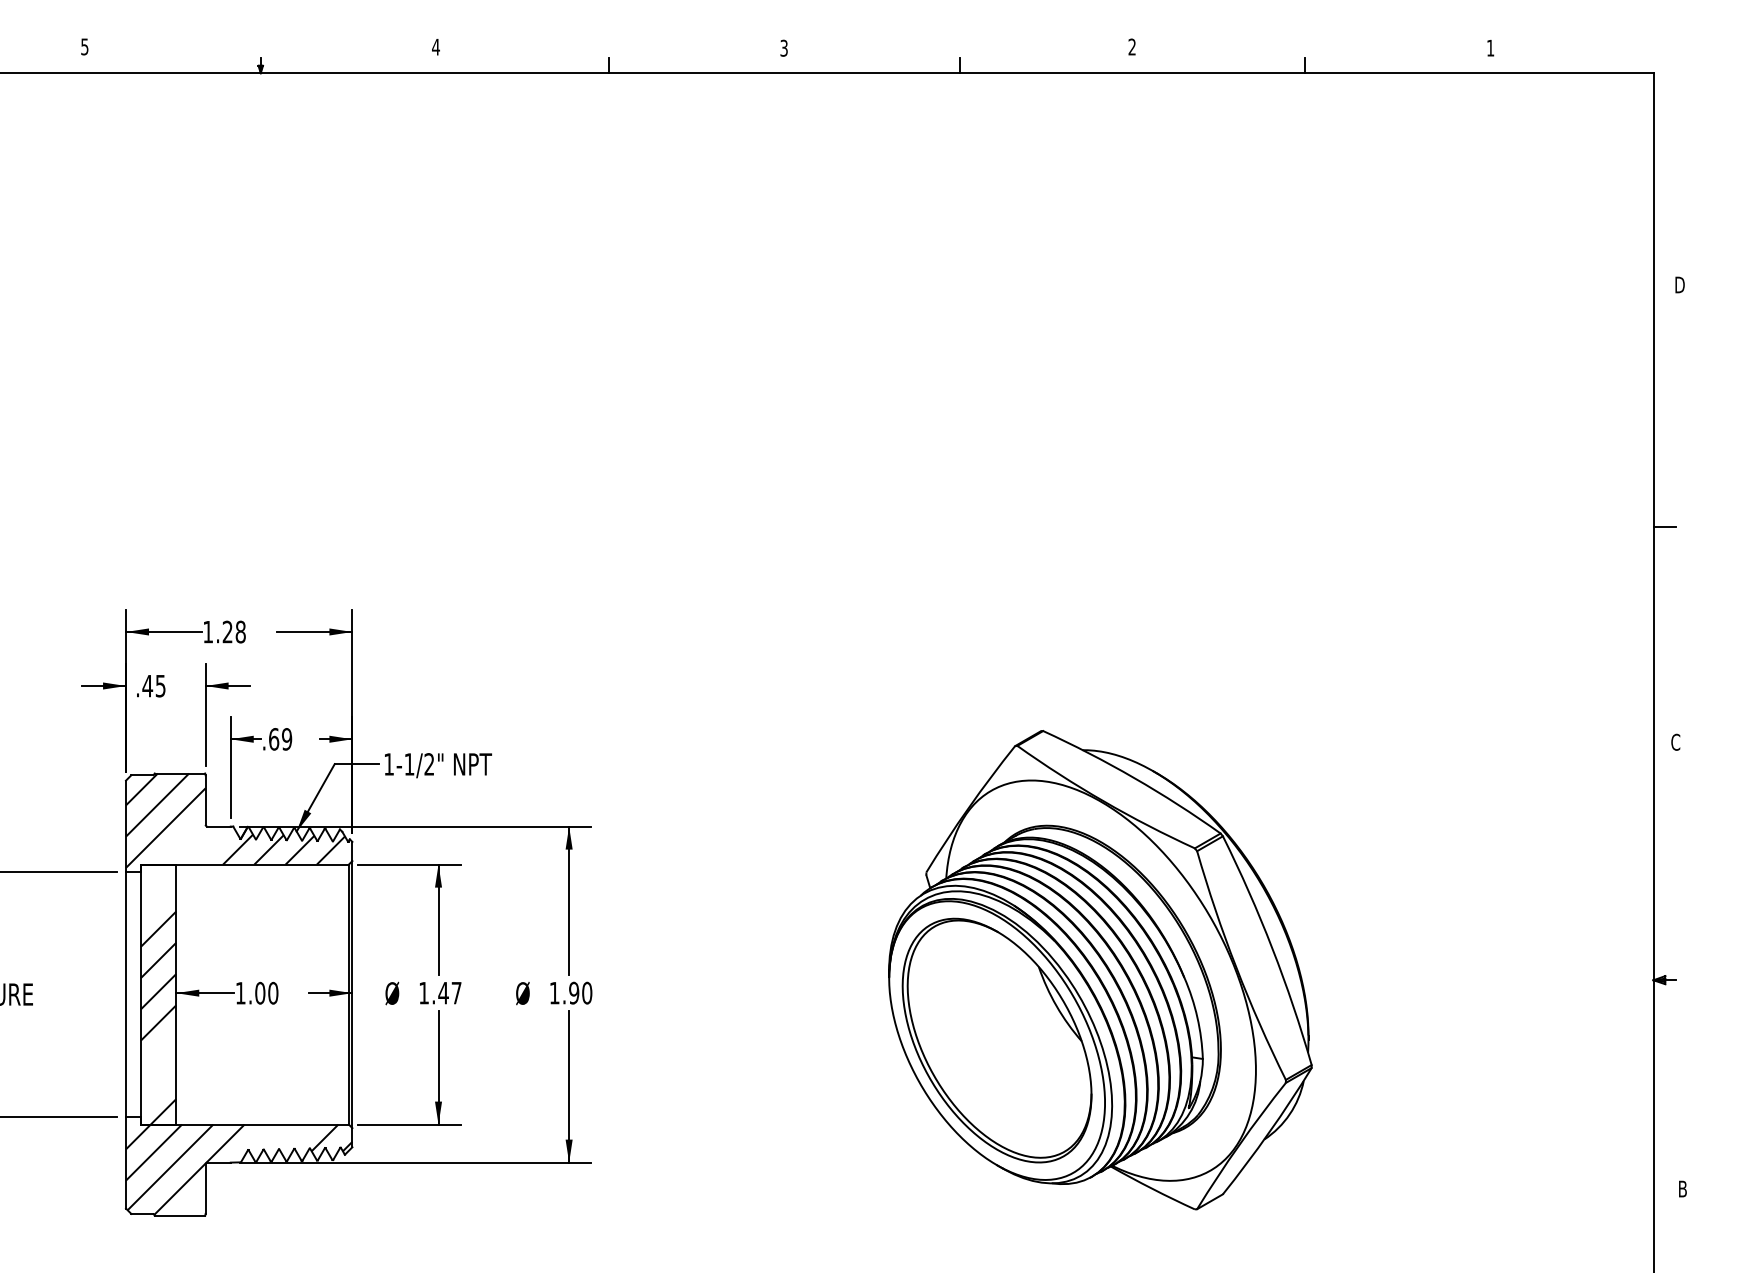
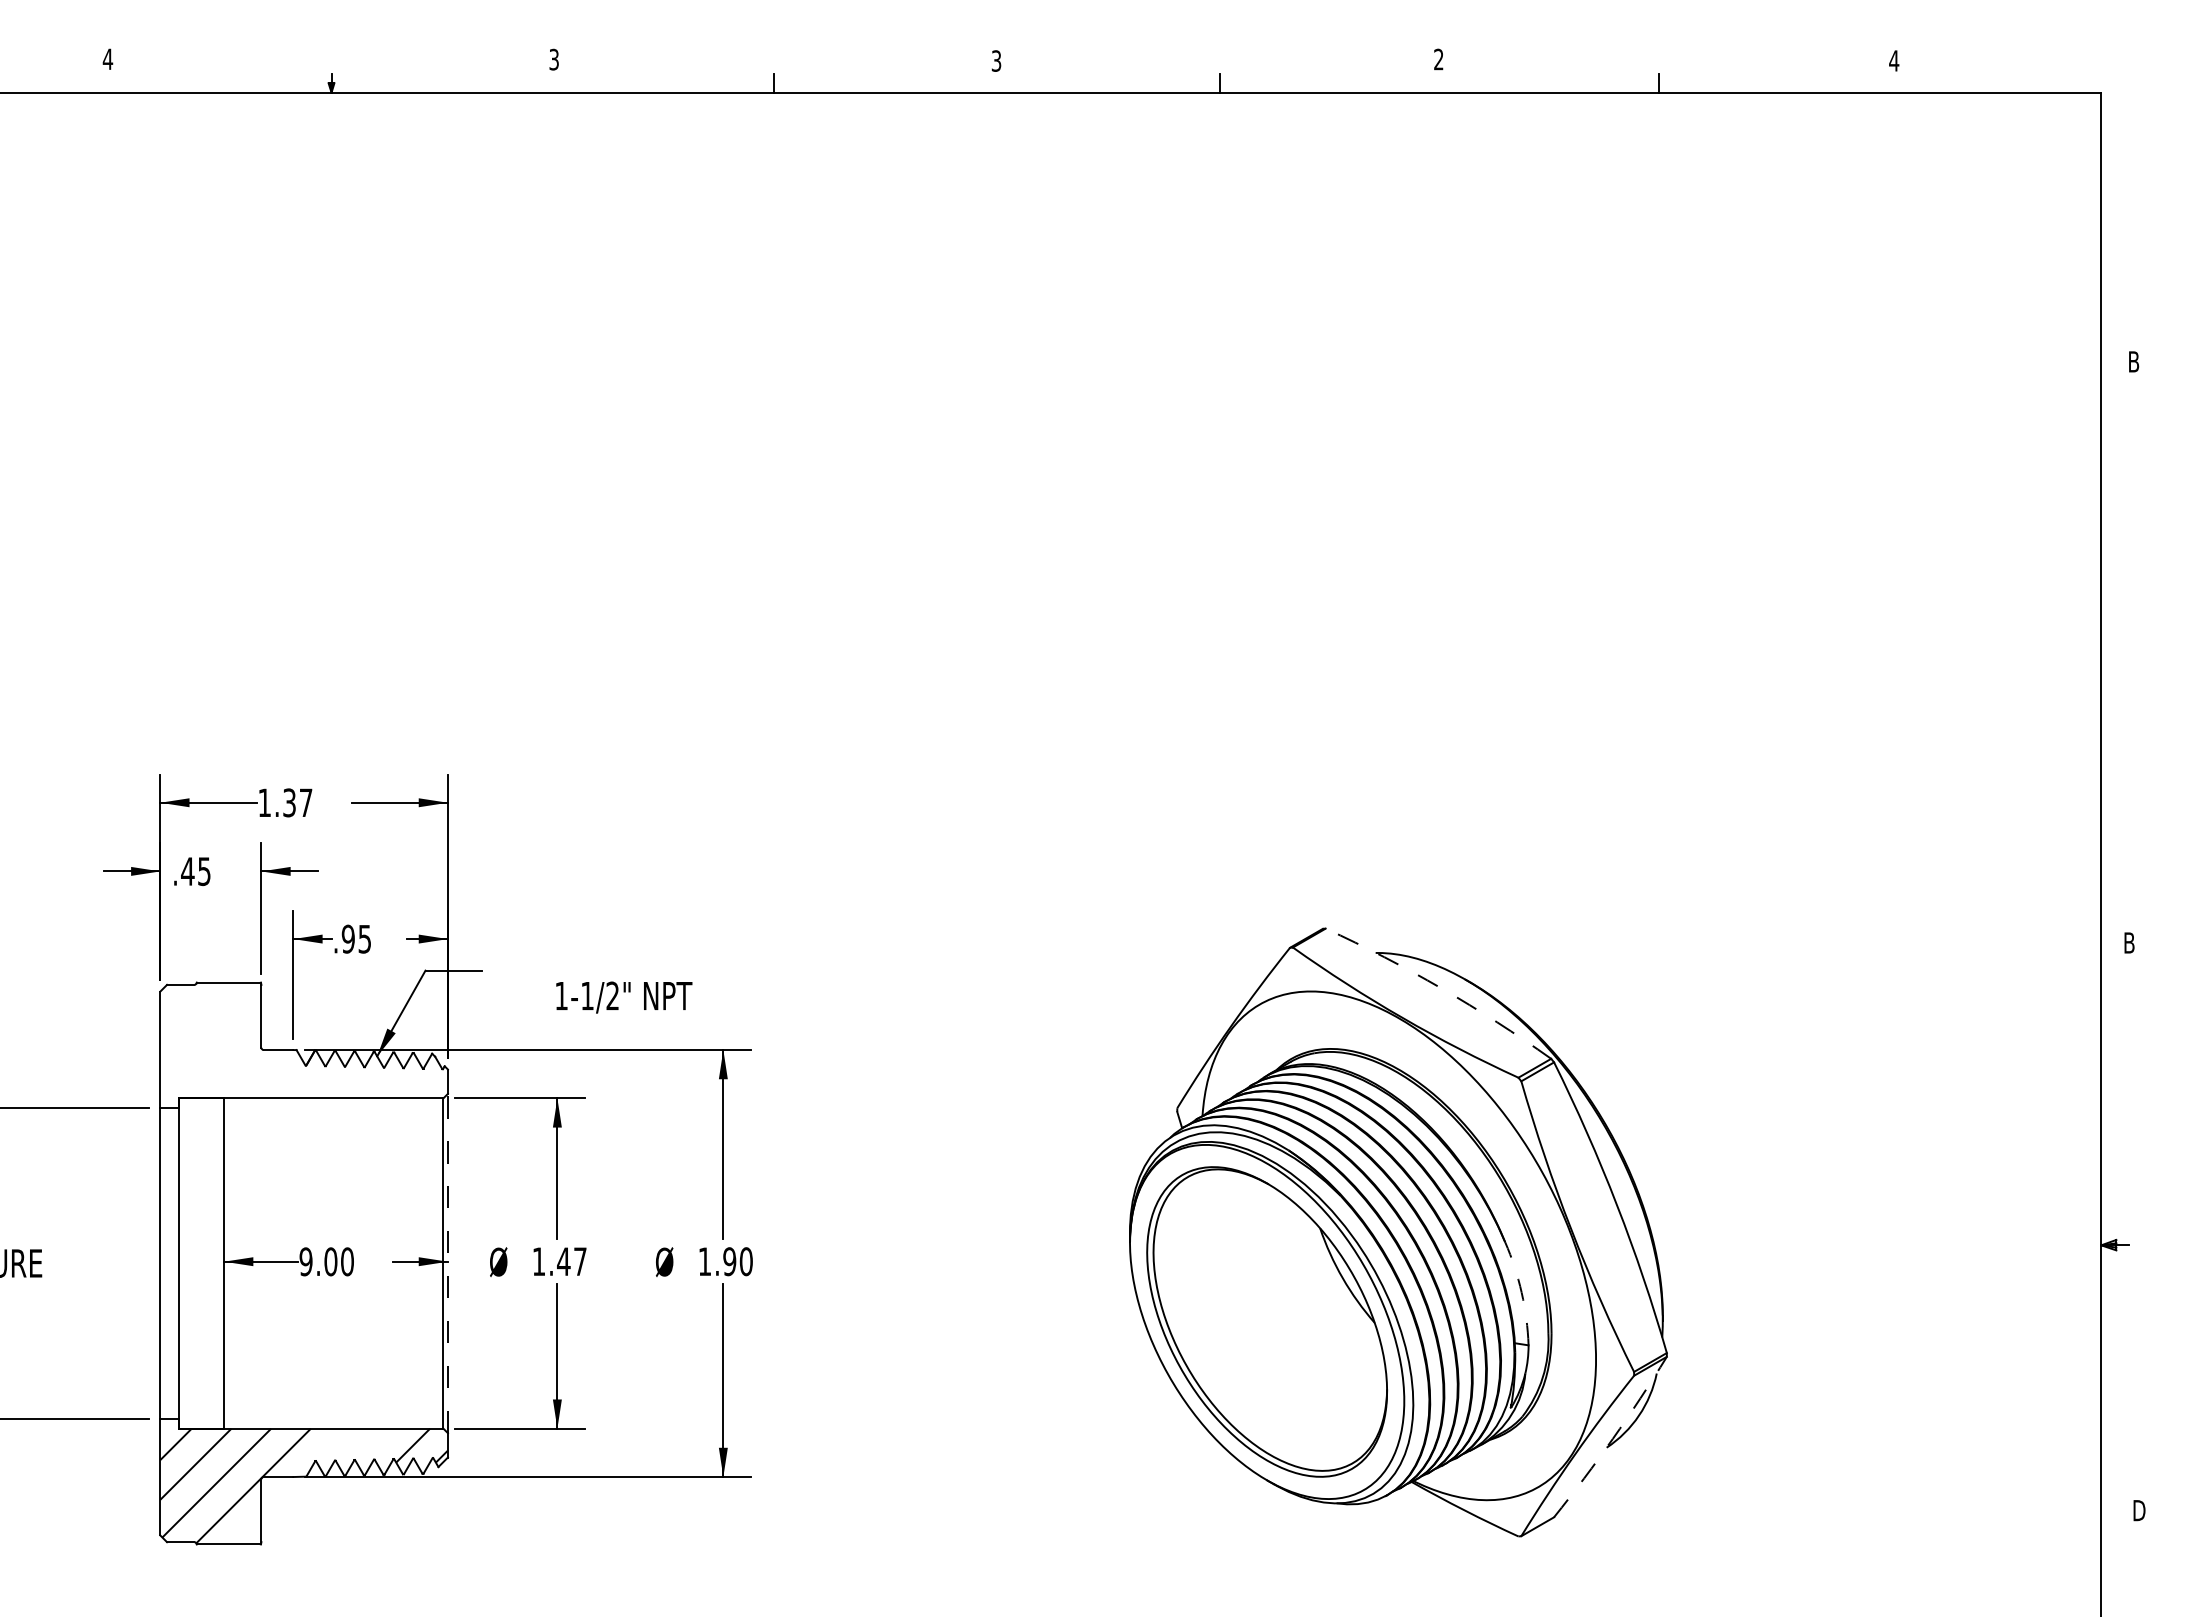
text: (84, 47) -> (107, 59), 5 -> 4
text: (436, 47) -> (554, 59), 4 -> 3
text: (1490, 47) -> (1894, 60), 1 -> 4
text: (1680, 284) -> (2135, 361), D -> B
line: (1664, 527) -> (2115, 669), removed
text: (233, 631) -> (297, 802), 1.28 -> 1.37
text: (280, 738) -> (356, 938), .69 -> .95
text: (1675, 741) -> (2129, 942), C -> B
text: (438, 765) -> (624, 997), moved
arc: (1134, 778) -> (1441, 988), solid -> dashed
hatch: (235, 820) -> (299, 1042), removed
text: (240, 993) -> (305, 1261), 1.00 -> 9.00
line: (352, 994) -> (447, 1263), solid -> dashed
hatch: (158, 1017) -> (201, 1292), removed
arc: (1197, 1017) -> (1521, 1292), solid -> dashed
arc: (1268, 1132) -> (1612, 1438), solid -> dashed
text: (1684, 1188) -> (2140, 1510), B -> D

